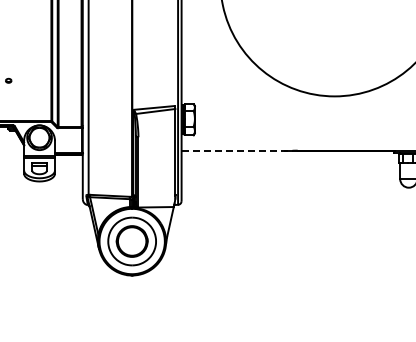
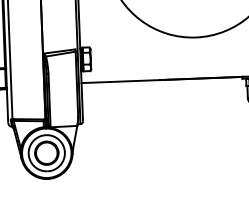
line: (237, 150) -> (123, 81), dashed -> solid

